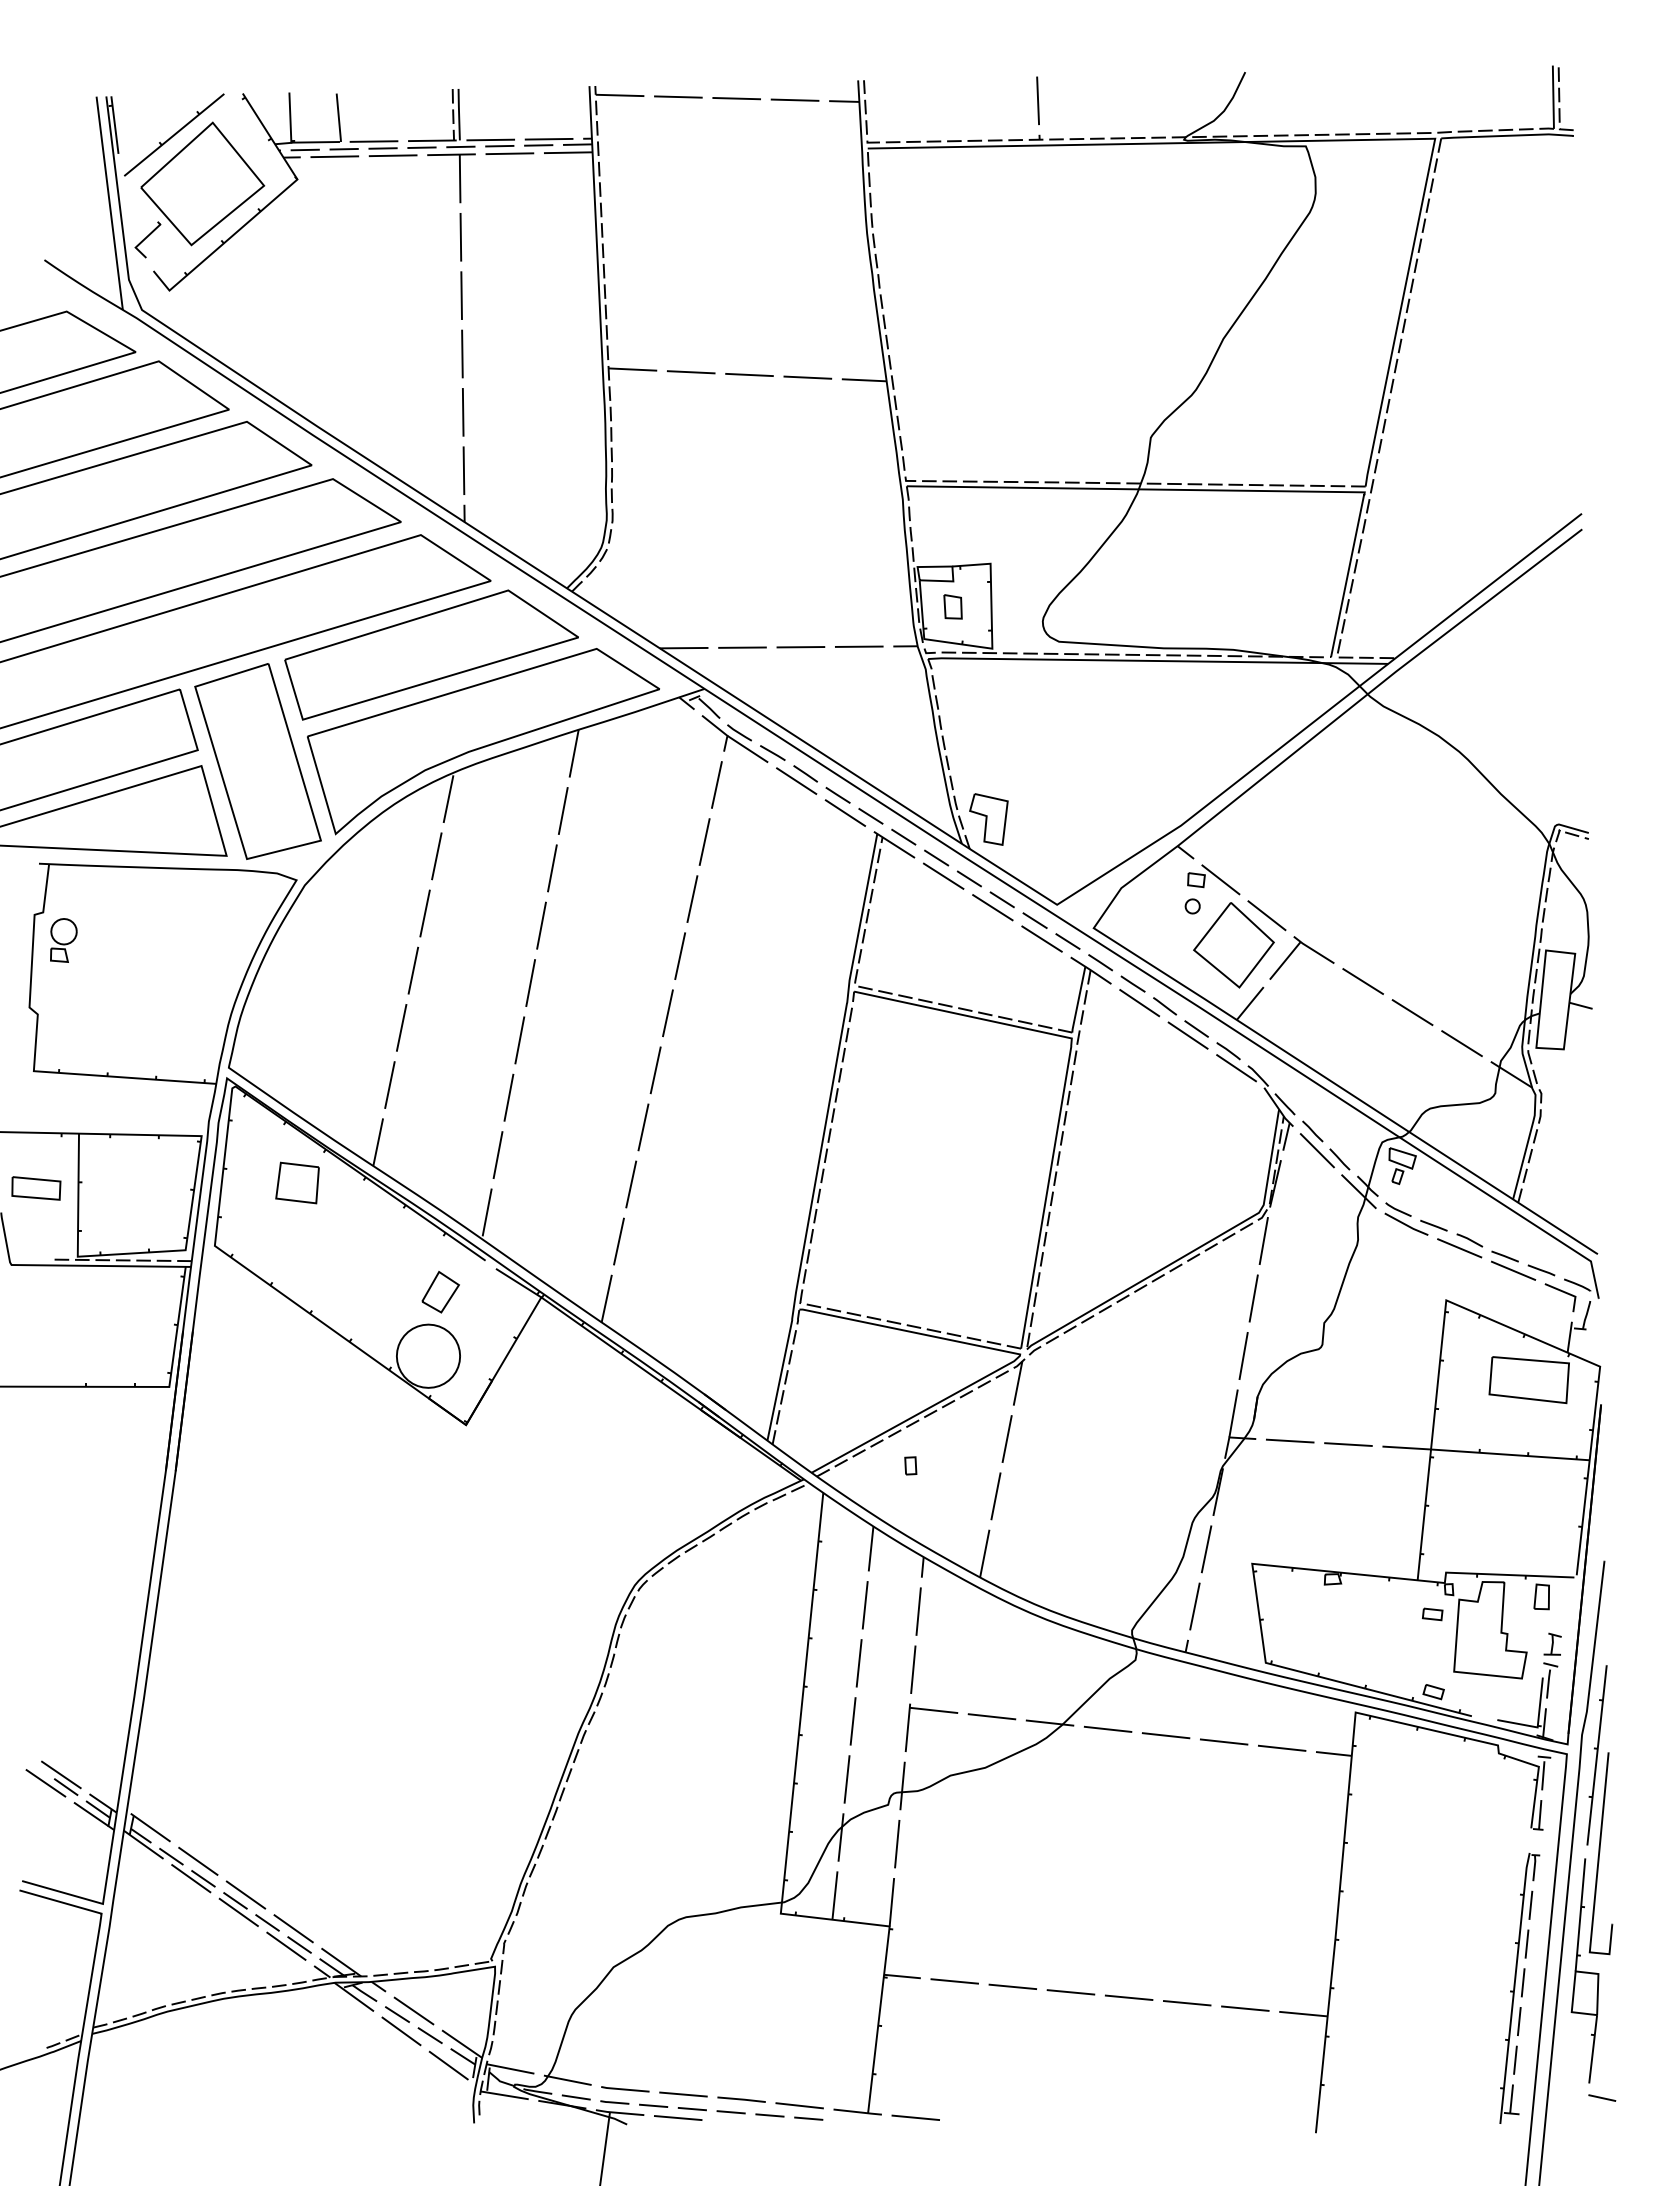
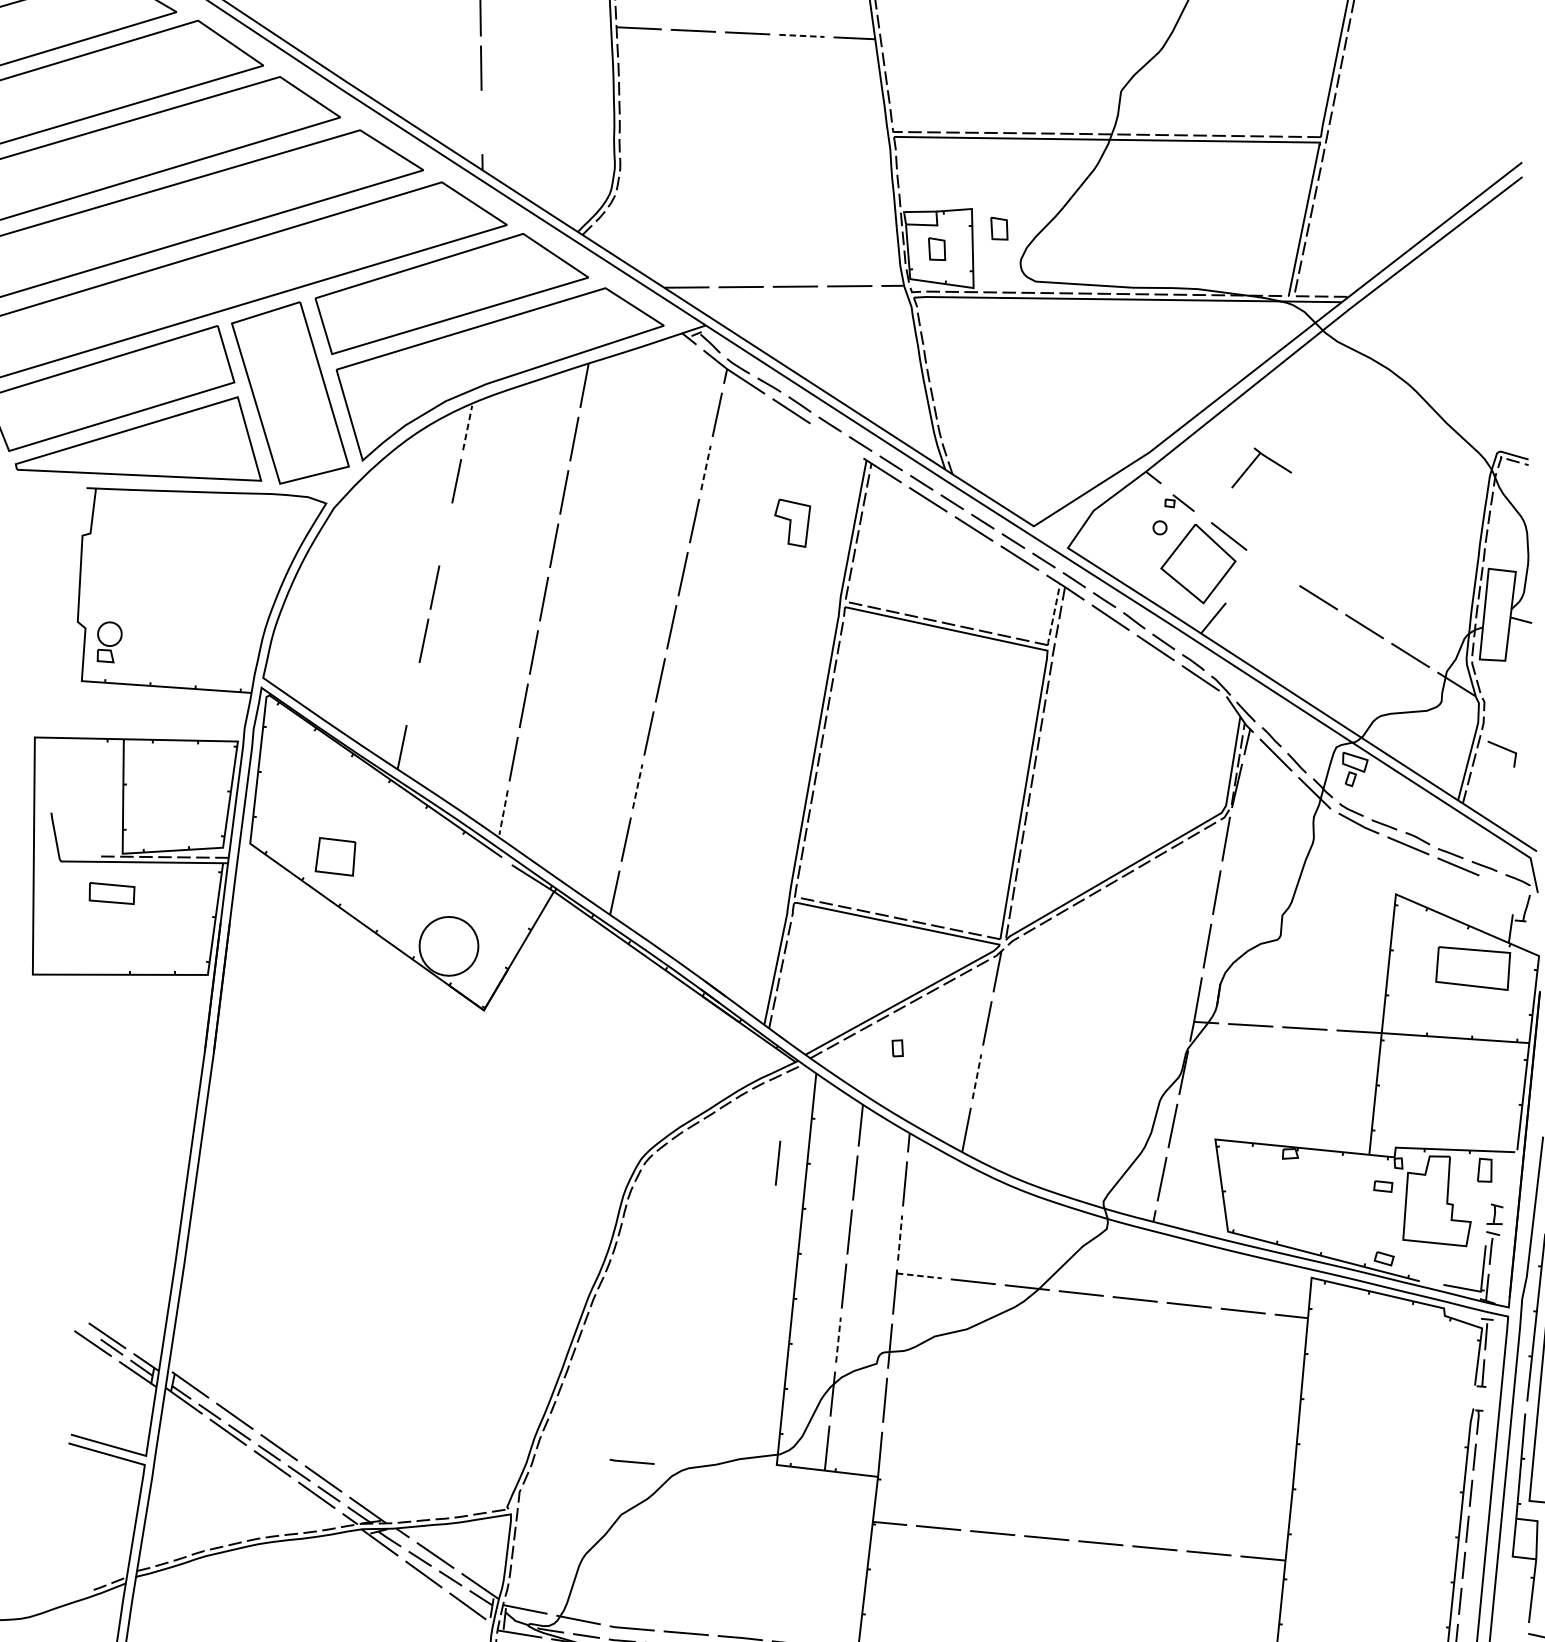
line: (808, 377) -> (802, 35), solid -> dashed
line: (463, 470) -> (481, 122), removed
part: (1019, 584) -> (998, 228), added
line: (448, 798) -> (467, 427), solid -> dashed
line: (845, 812) -> (836, 440), removed
part: (988, 819) -> (792, 523), moved
line: (704, 841) -> (705, 467), solid -> dashed
part: (1213, 879) -> (1179, 502), size x0.6
line: (424, 913) -> (445, 534), removed
part: (63, 940) -> (109, 642), moved
part: (1294, 951) -> (1254, 461), moved
line: (1078, 1000) -> (1053, 615), solid -> dashed
line: (389, 1084) -> (412, 693), removed
part: (297, 1182) -> (335, 856), moved
line: (631, 1184) -> (637, 786), solid -> dashed
part: (36, 1188) -> (112, 893), moved
line: (487, 1212) -> (503, 812), solid -> dashed
part: (440, 1292) -> (460, 887), removed
line: (1562, 1292) -> (1504, 749), moved
line: (996, 1495) -> (977, 1075), solid -> dashed
line: (781, 1589) -> (777, 1163), added
line: (913, 1669) -> (900, 1237), solid -> dashed
line: (933, 1710) -> (918, 1275), solid -> dashed
line: (847, 1778) -> (838, 1339), solid -> dashed
line: (625, 1910) -> (632, 1462), added

